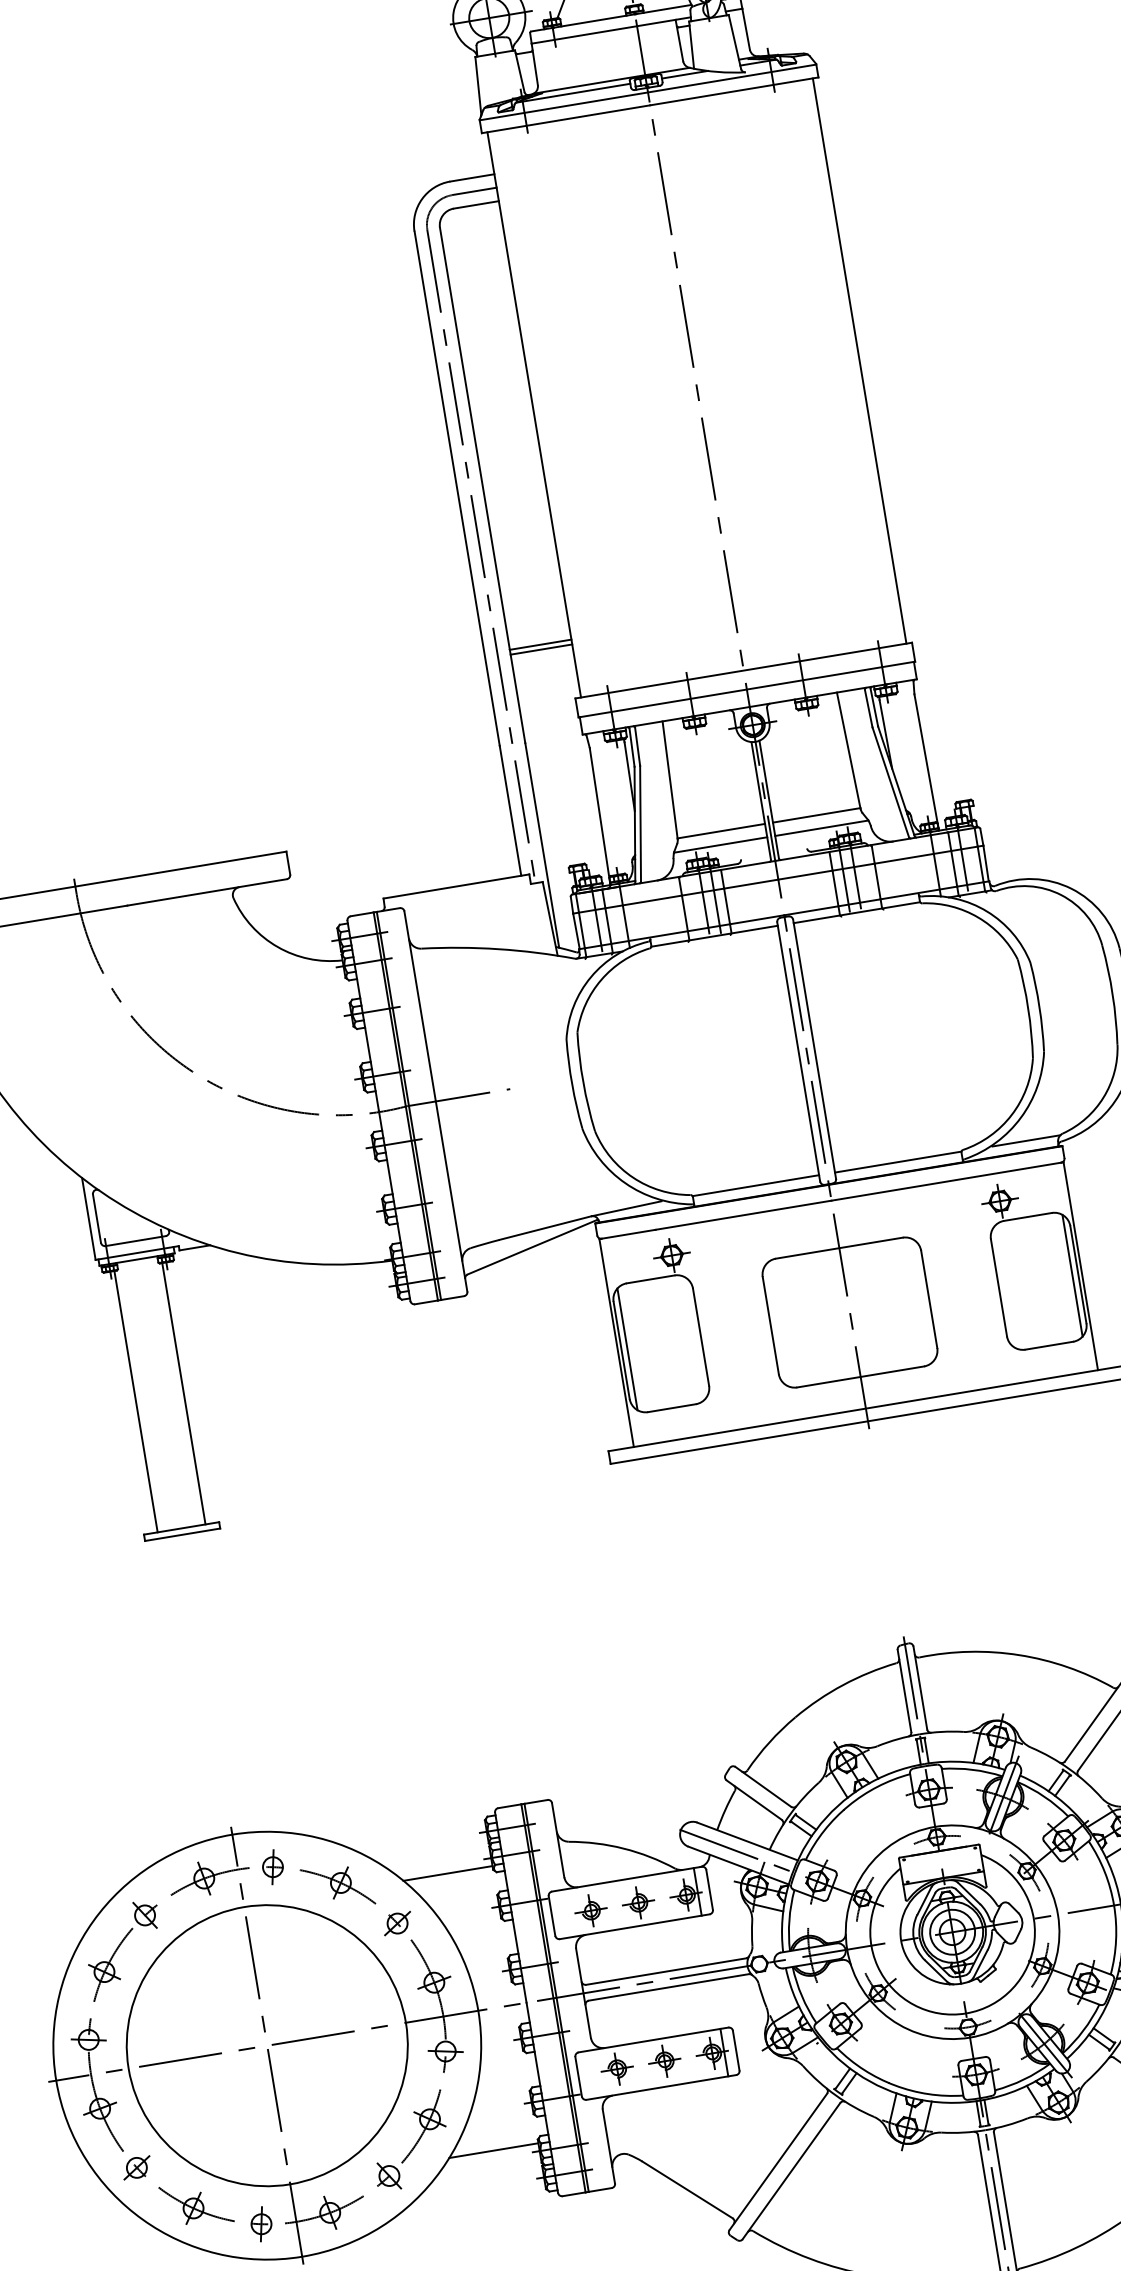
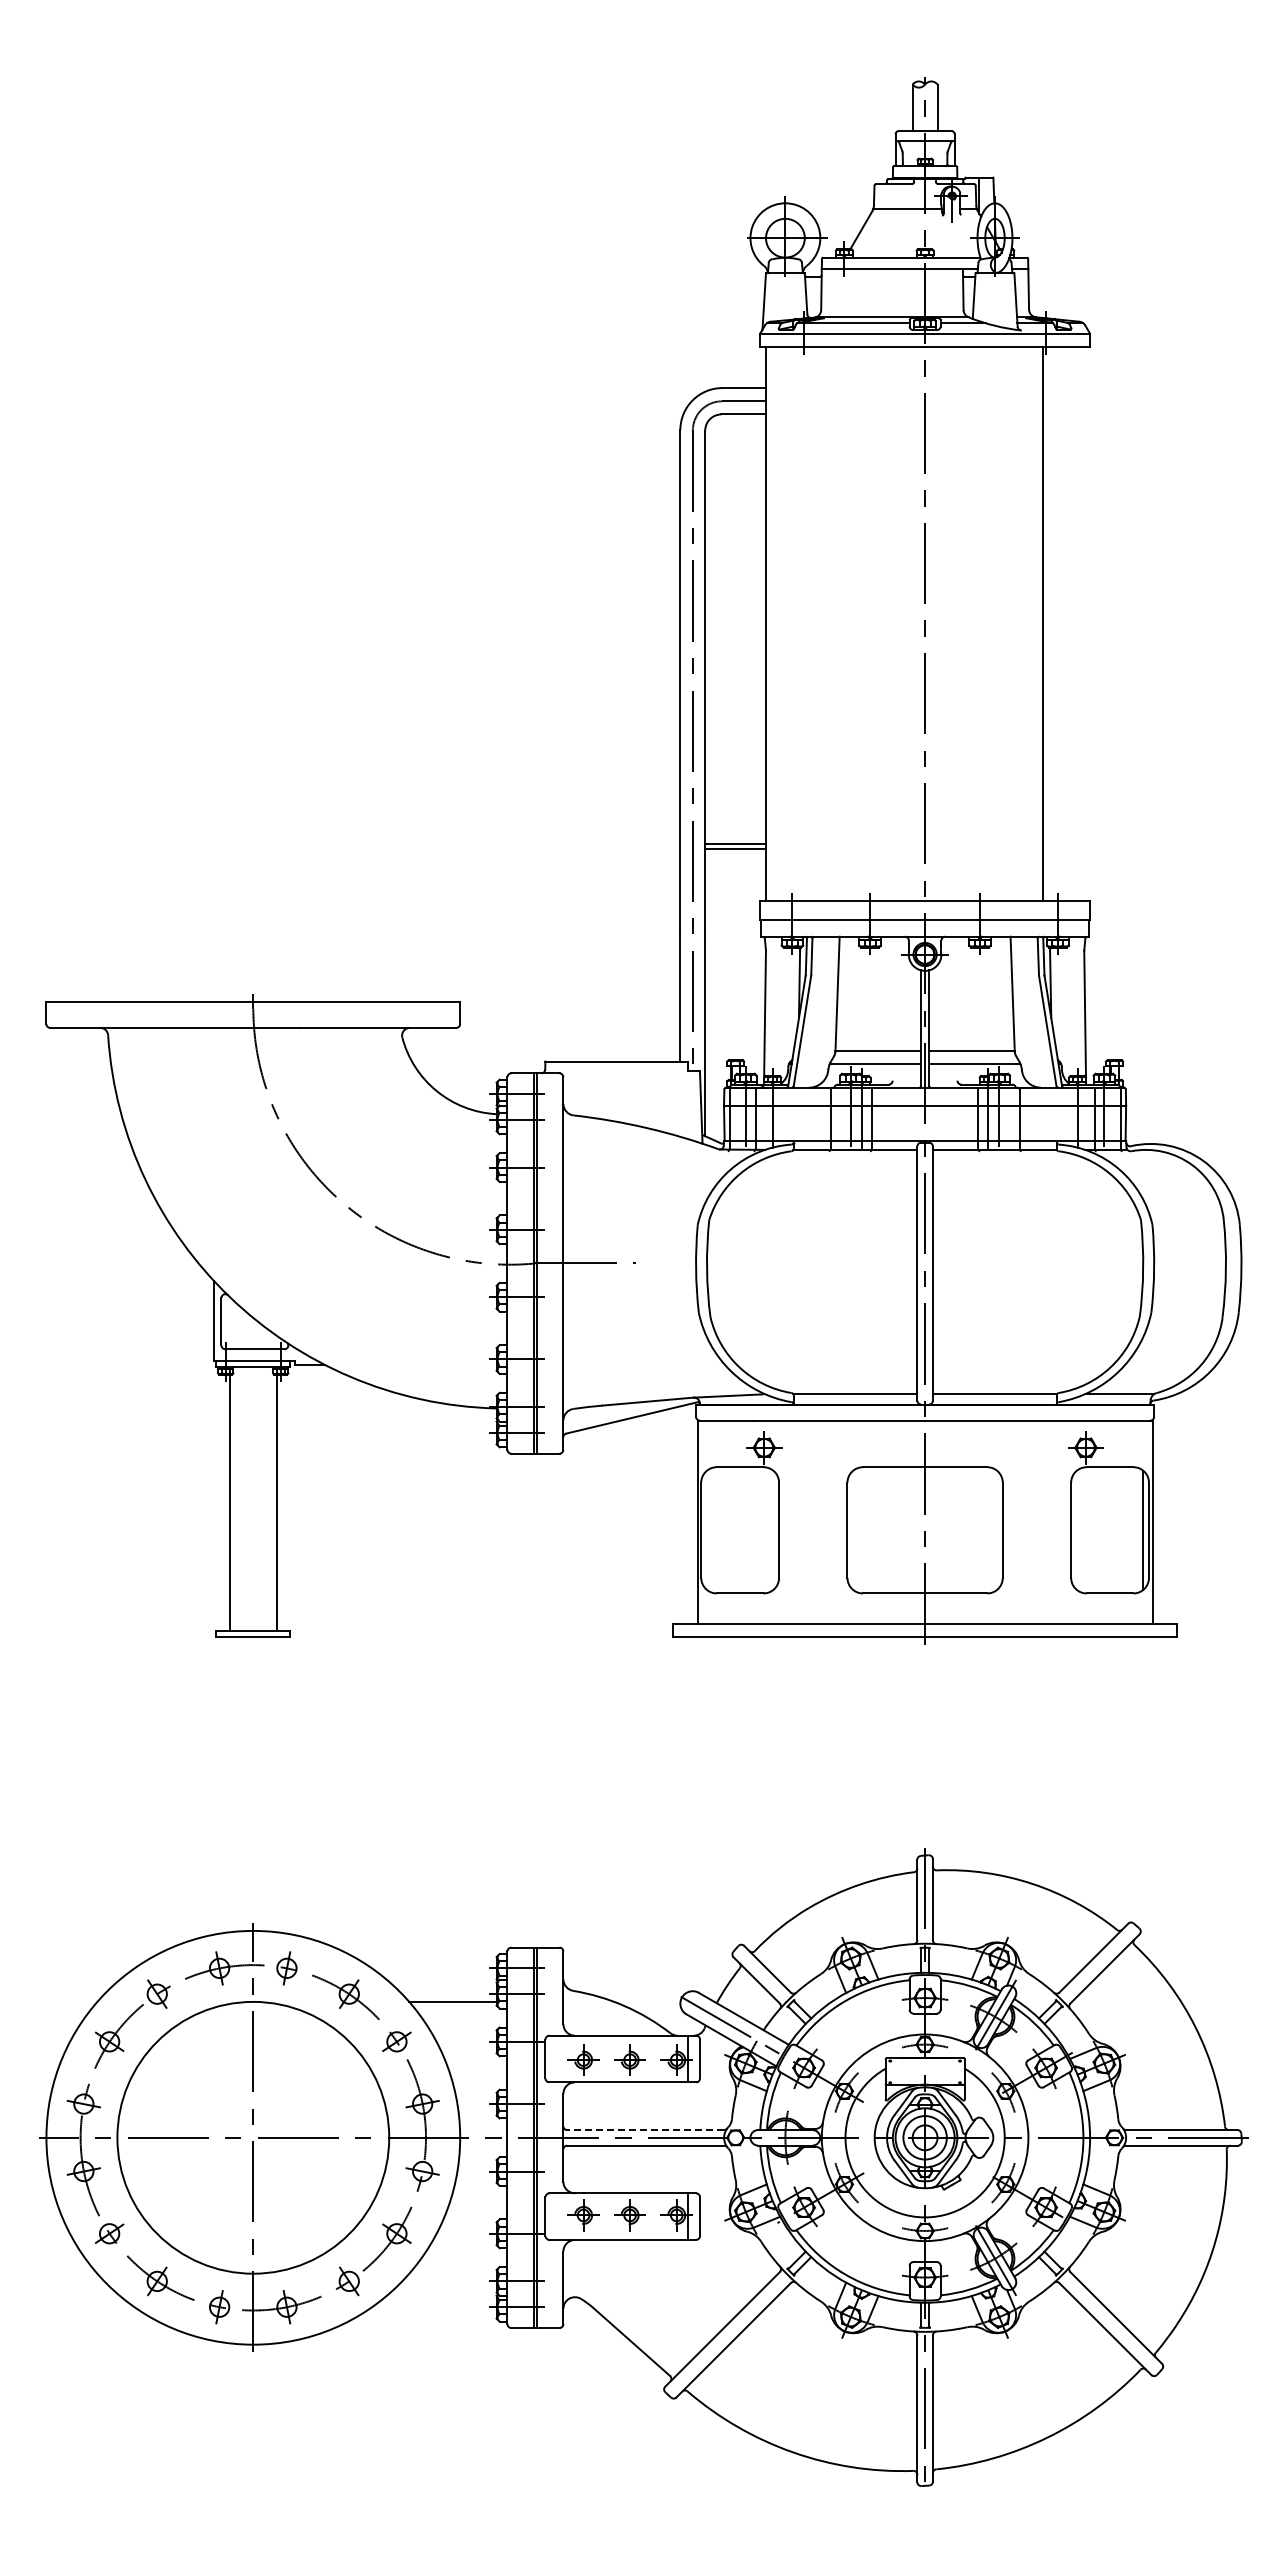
line: (859, 360) -> (1042, 623), moved
line: (628, 1349) -> (707, 1530), removed
line: (666, 1972) -> (645, 2130), solid -> dashed
line: (493, 2150) -> (452, 2273), removed

